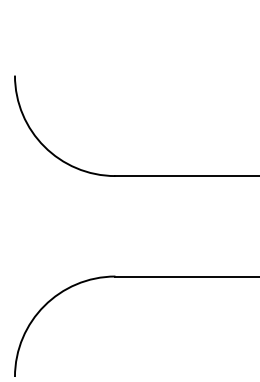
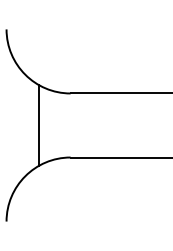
line: (65, 226) -> (38, 125), added

